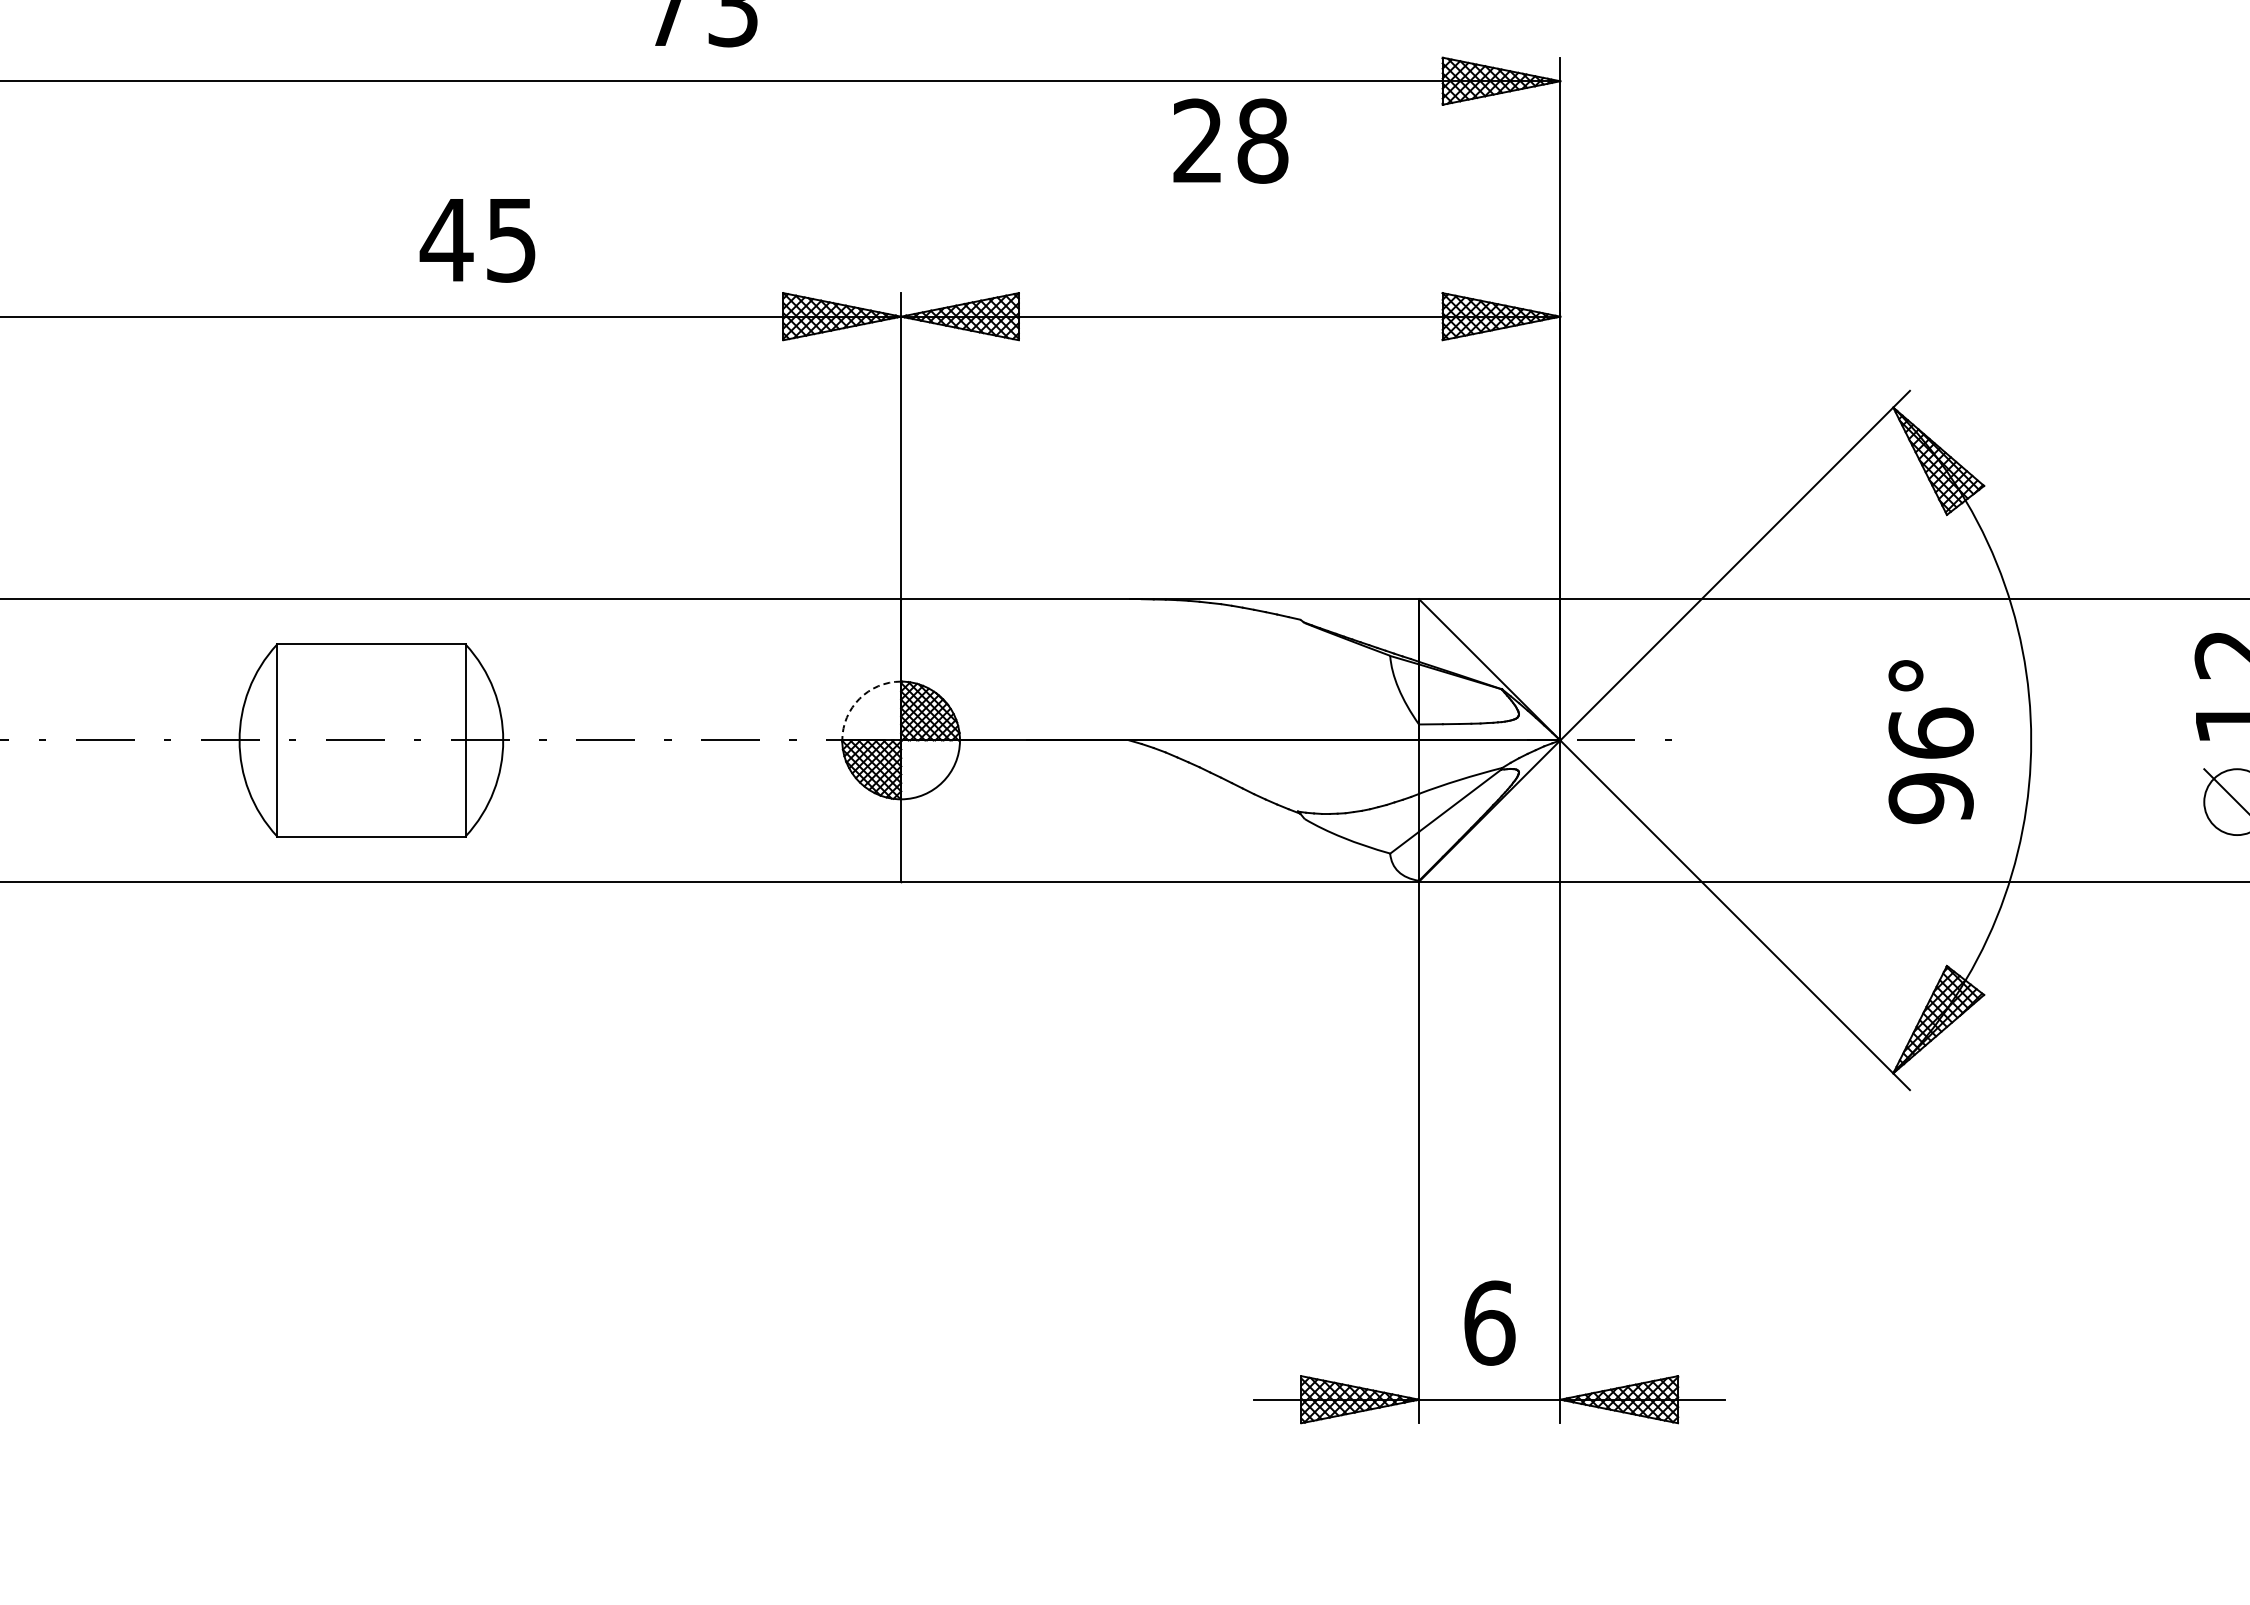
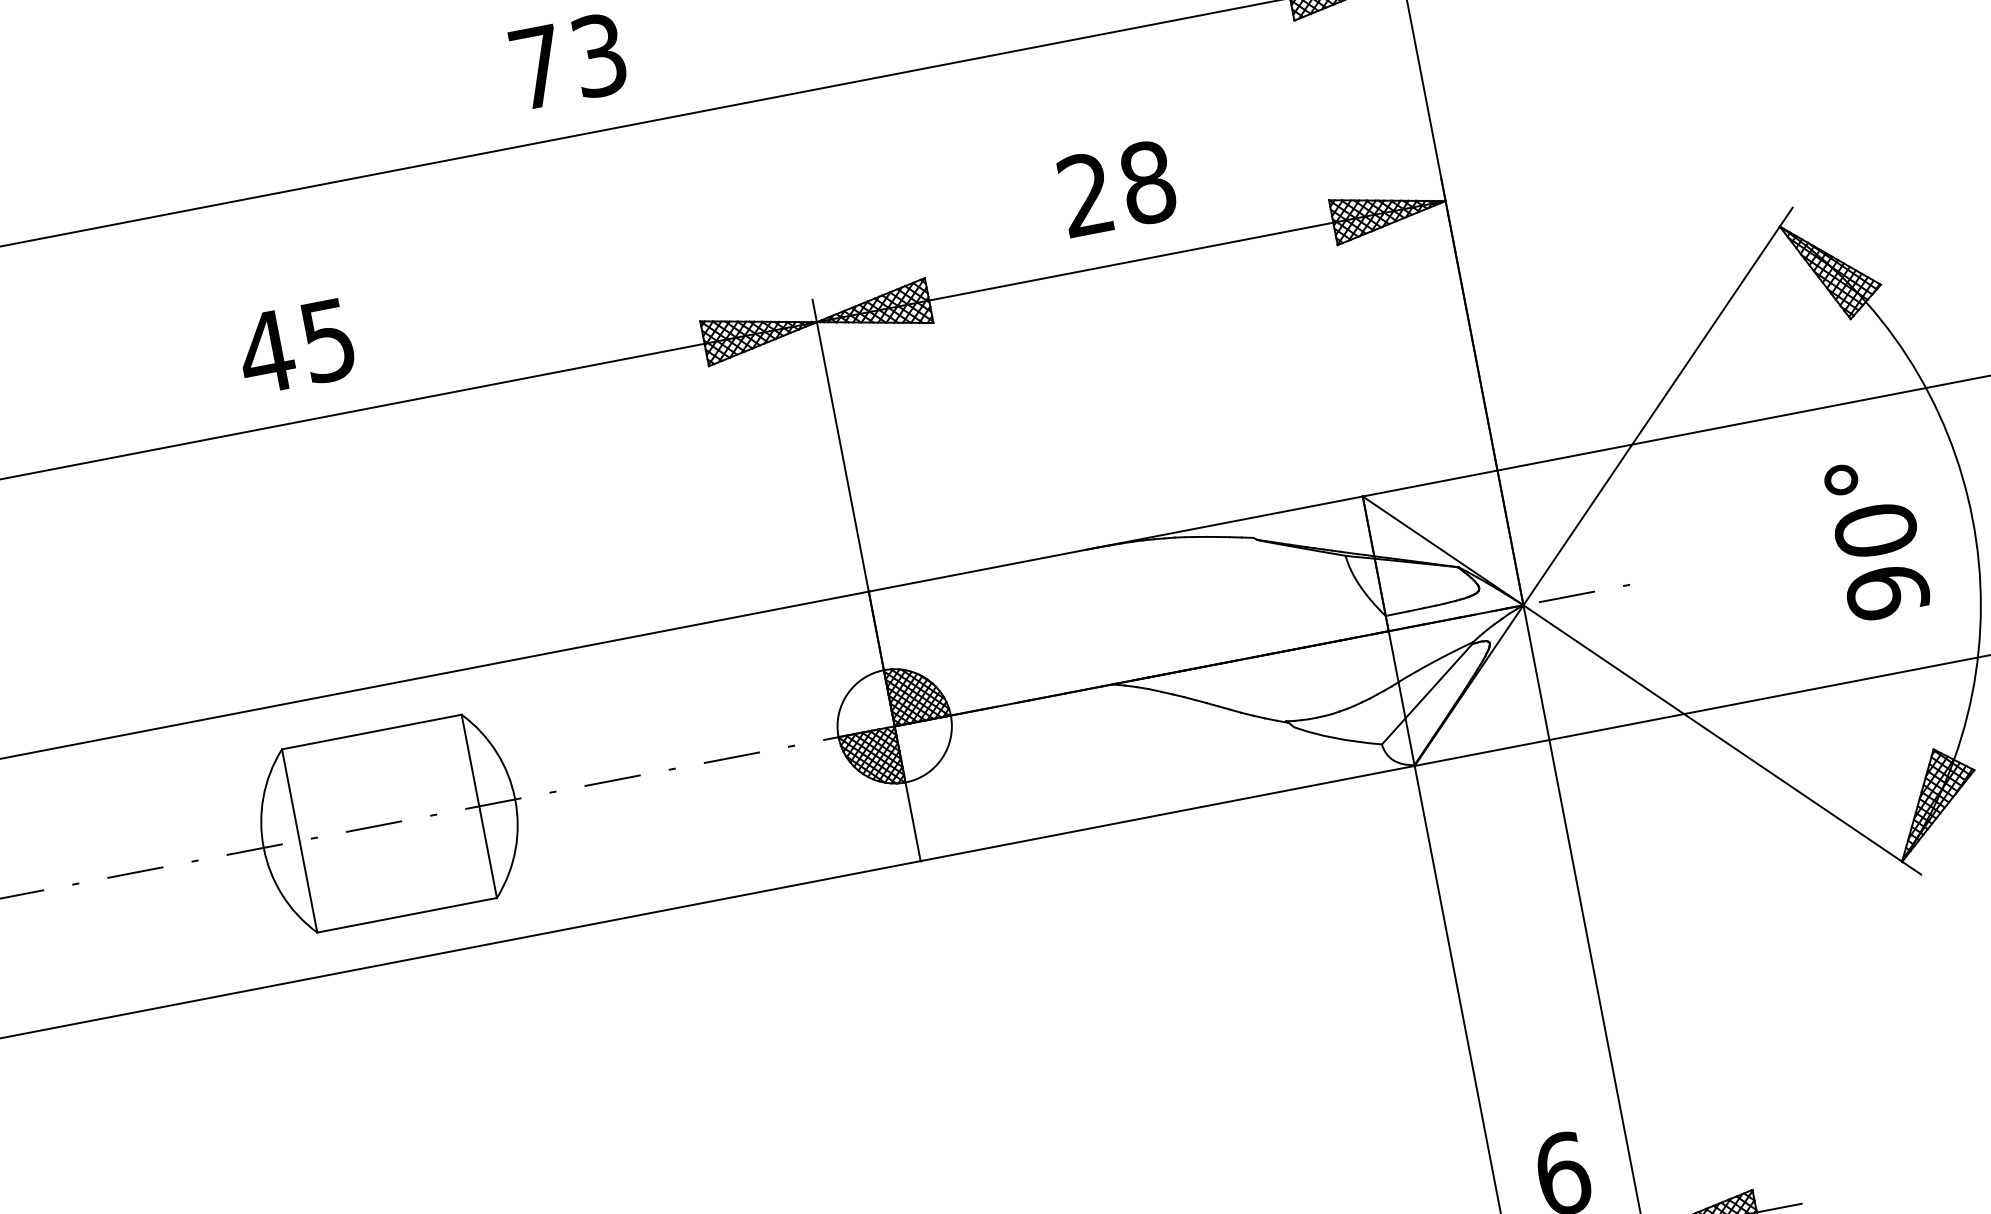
text: (1230, 140) -> (1116, 188), moved
text: (477, 240) -> (295, 347), moved
arc: (859, 698) -> (847, 693), dashed -> solid
text: (1930, 733) -> (1875, 530), 96° -> 90°

